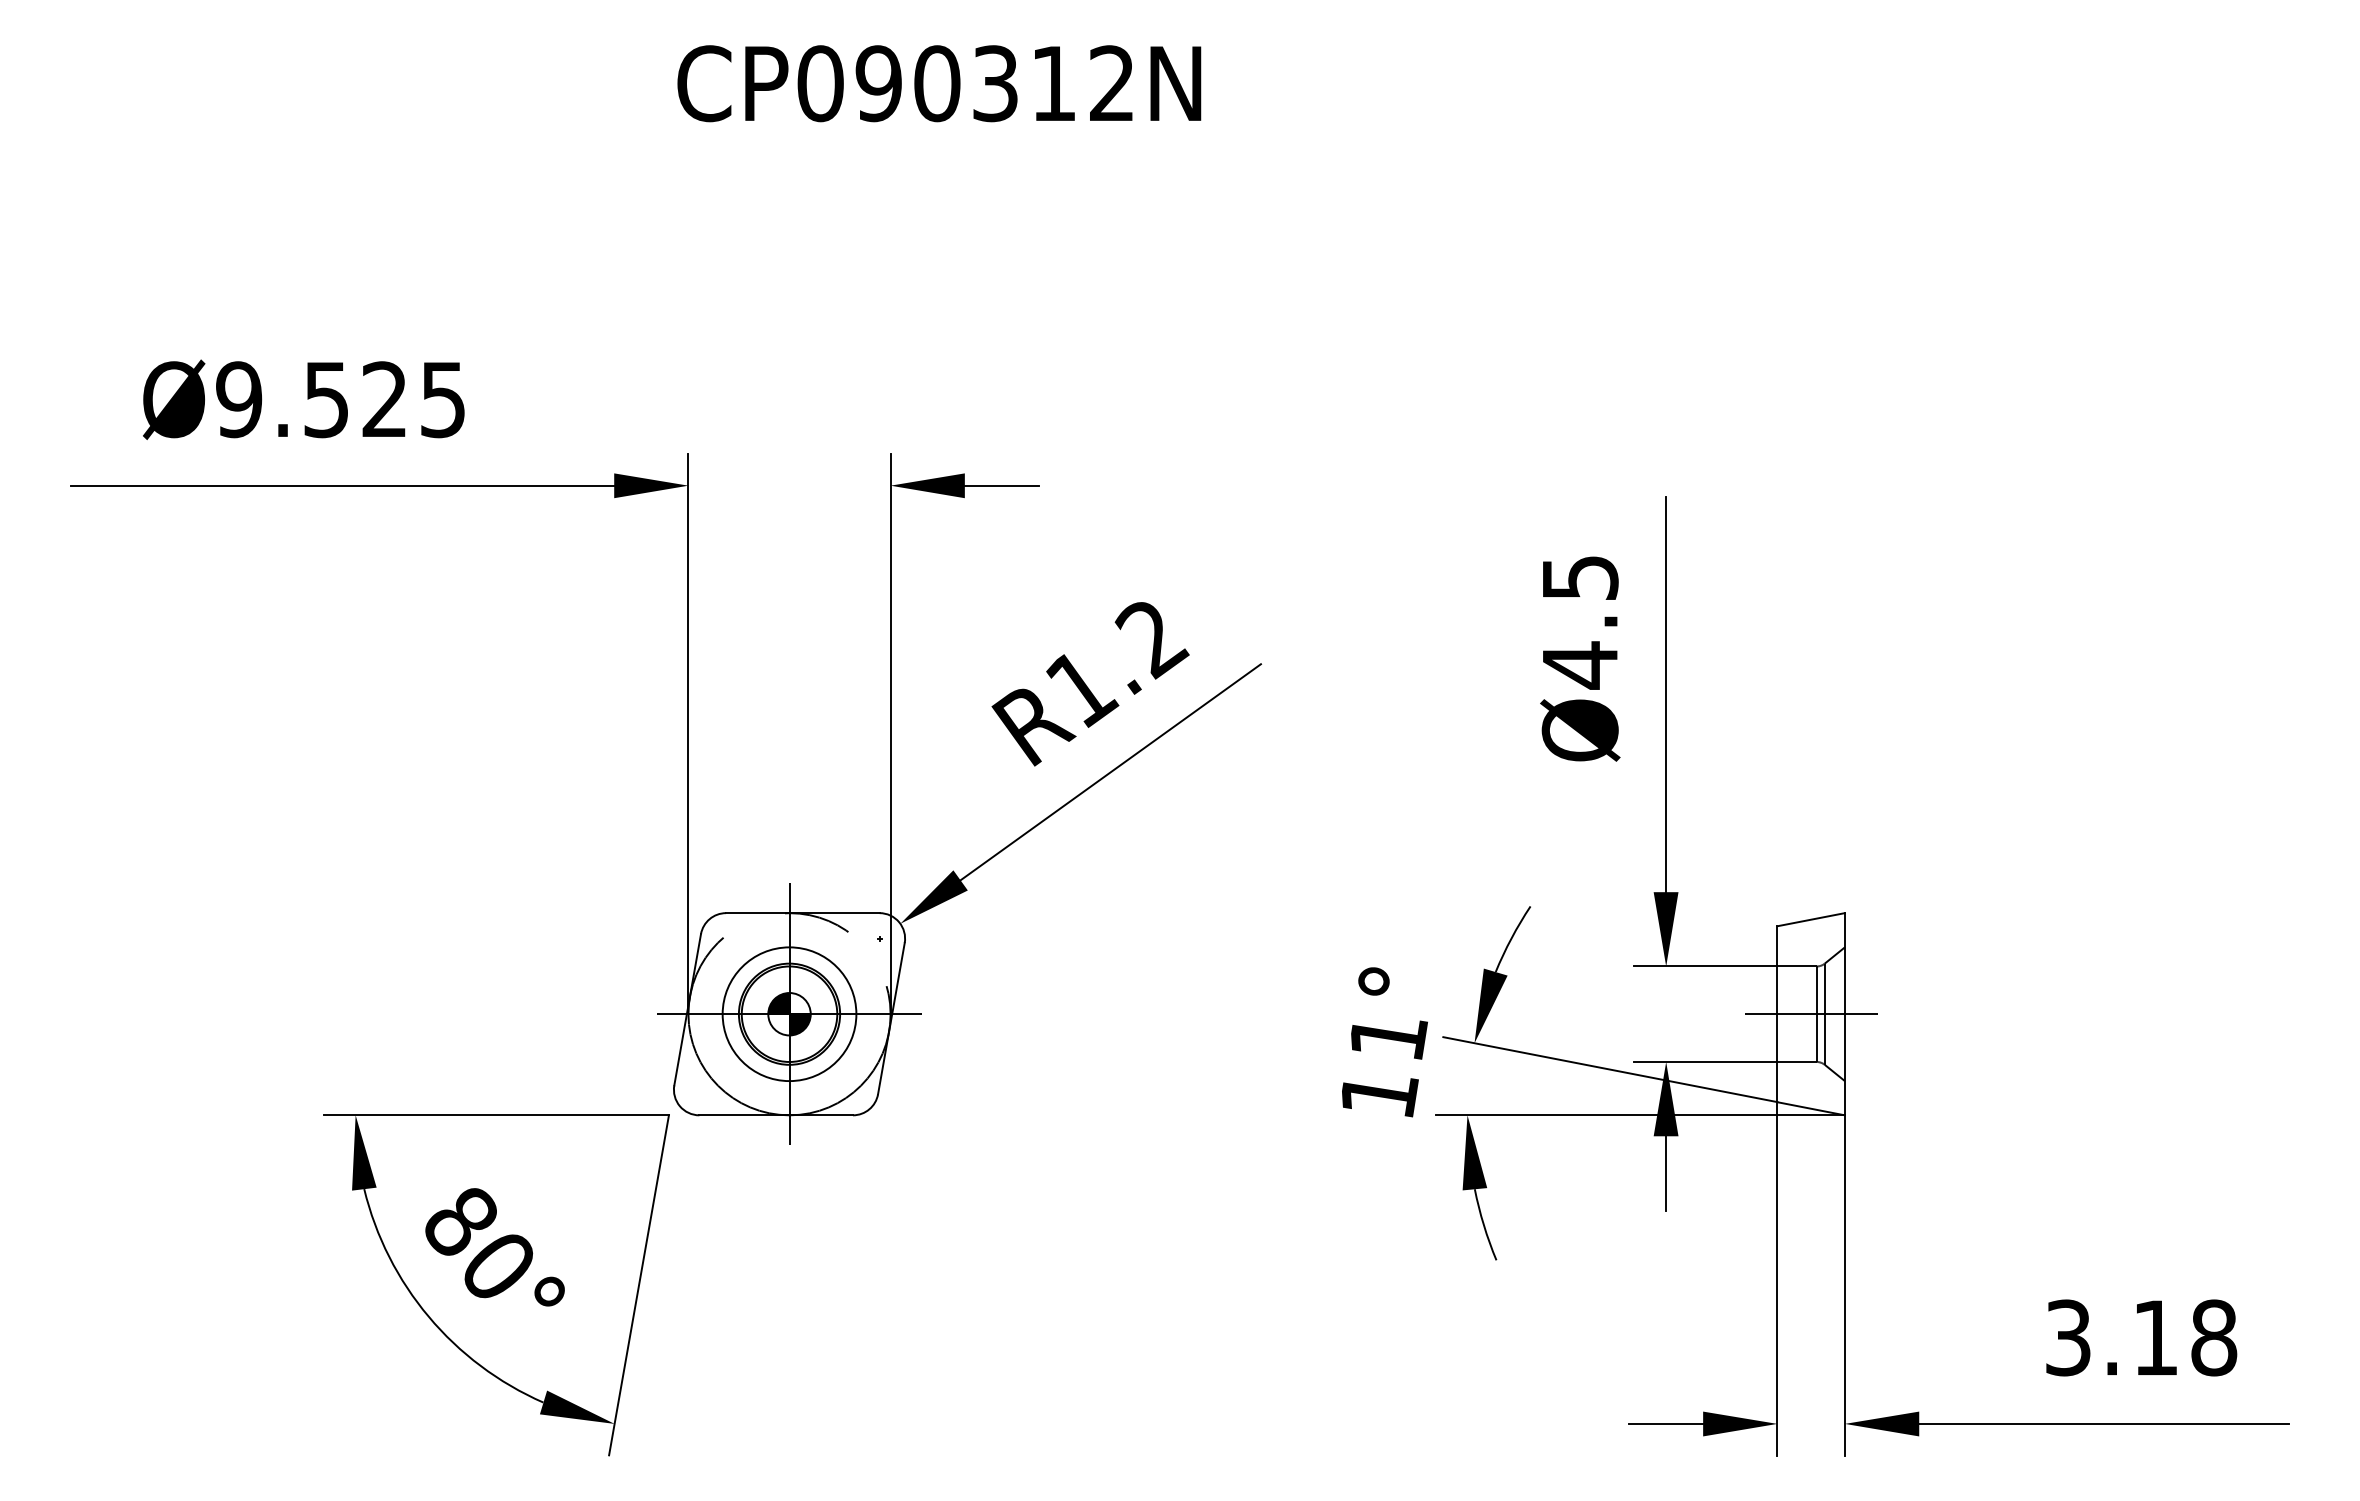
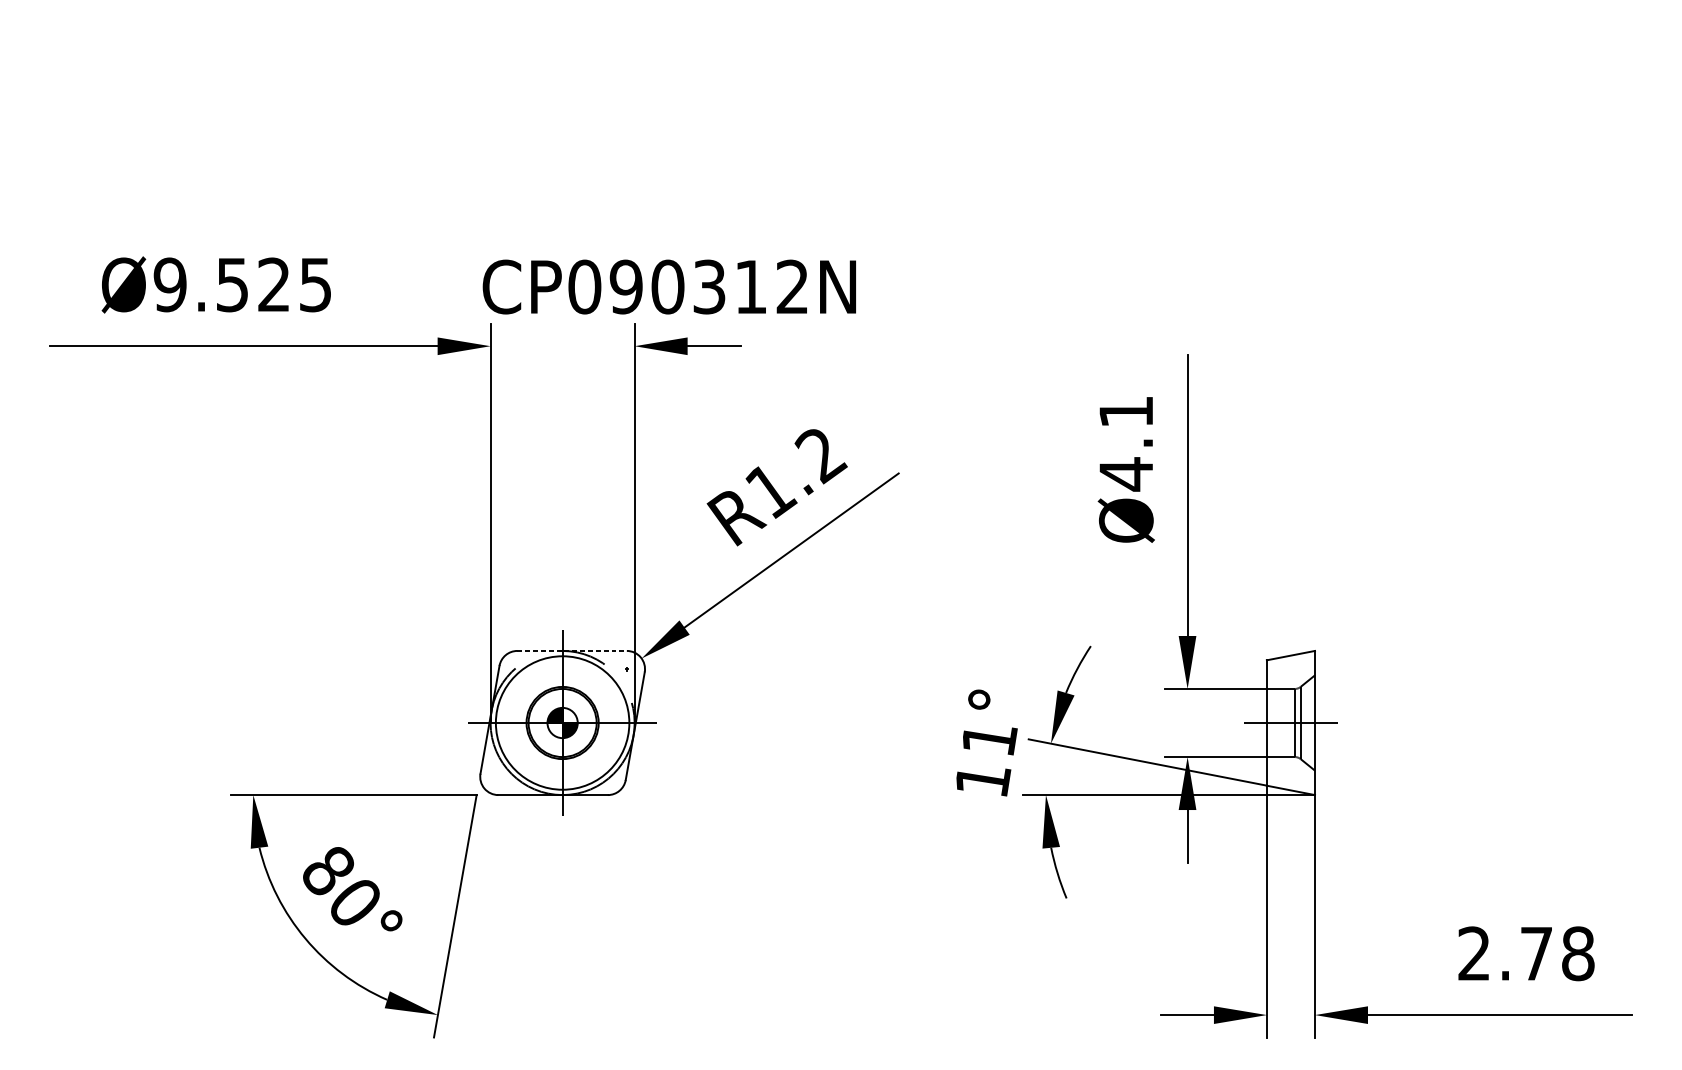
text: (939, 83) -> (669, 286), moved
text: (1580, 577) -> (1126, 411), Ø4.5 -> Ø4.1
line: (802, 913) -> (571, 651), solid -> dashed
circle: (789, 1014) -> (562, 723), size x1.4
text: (2111, 1337) -> (1505, 953), 3.18 -> 2.78

